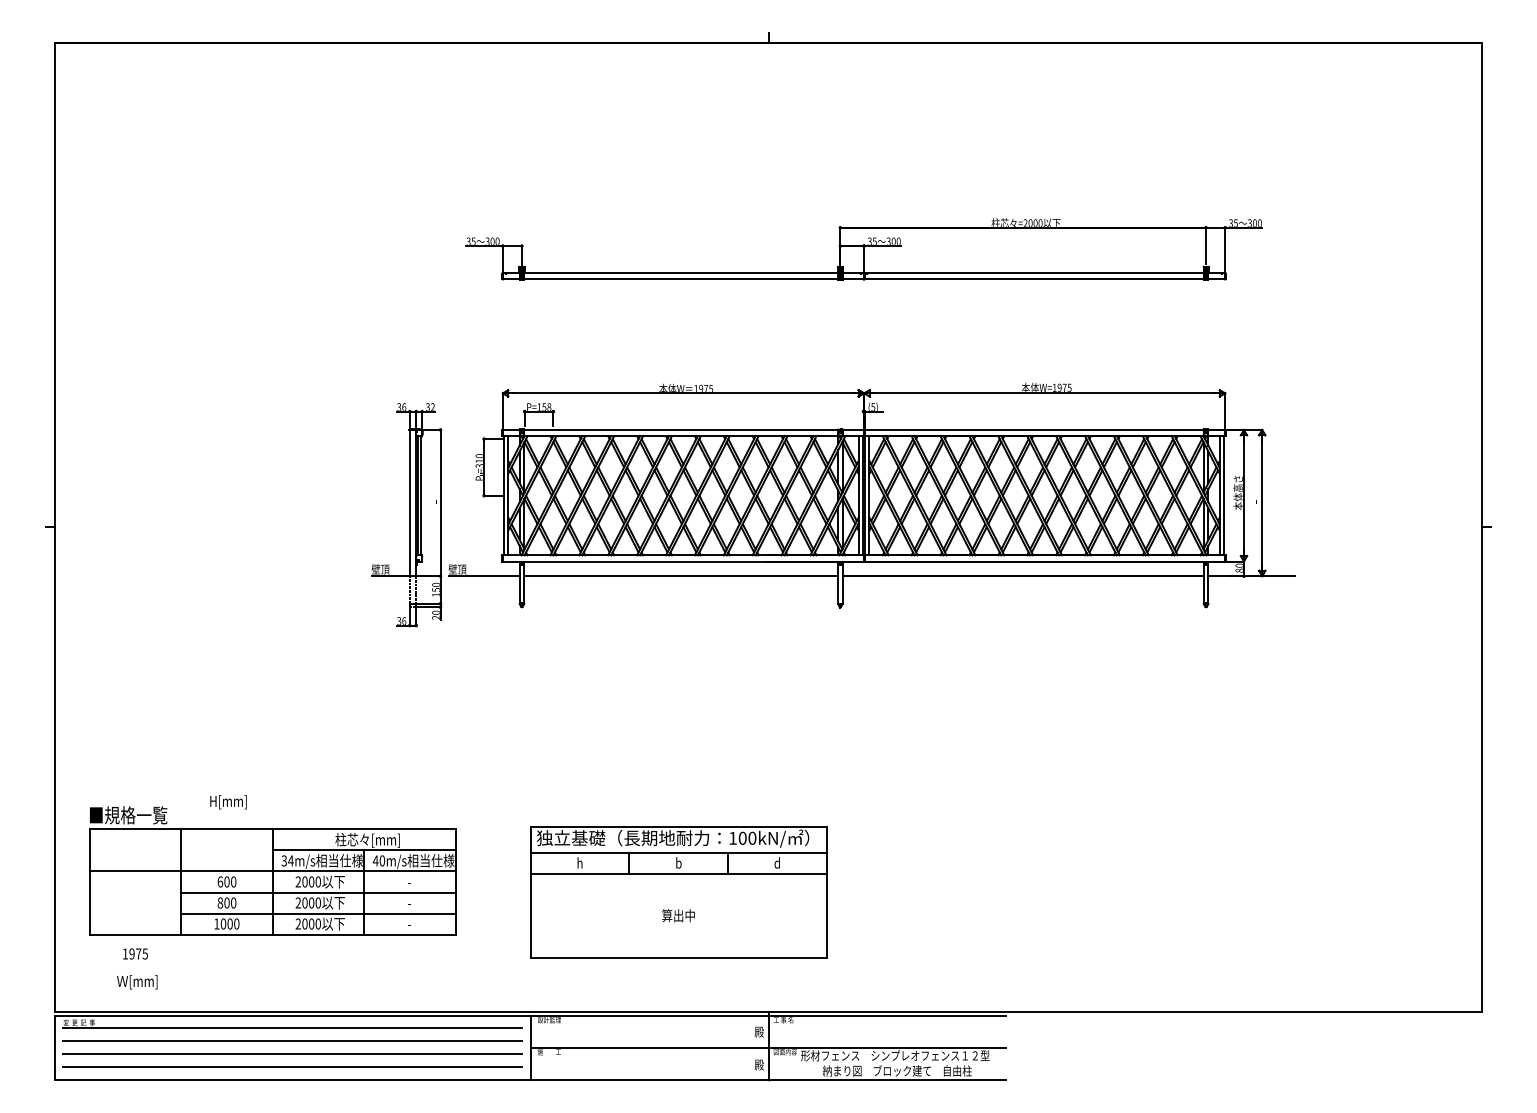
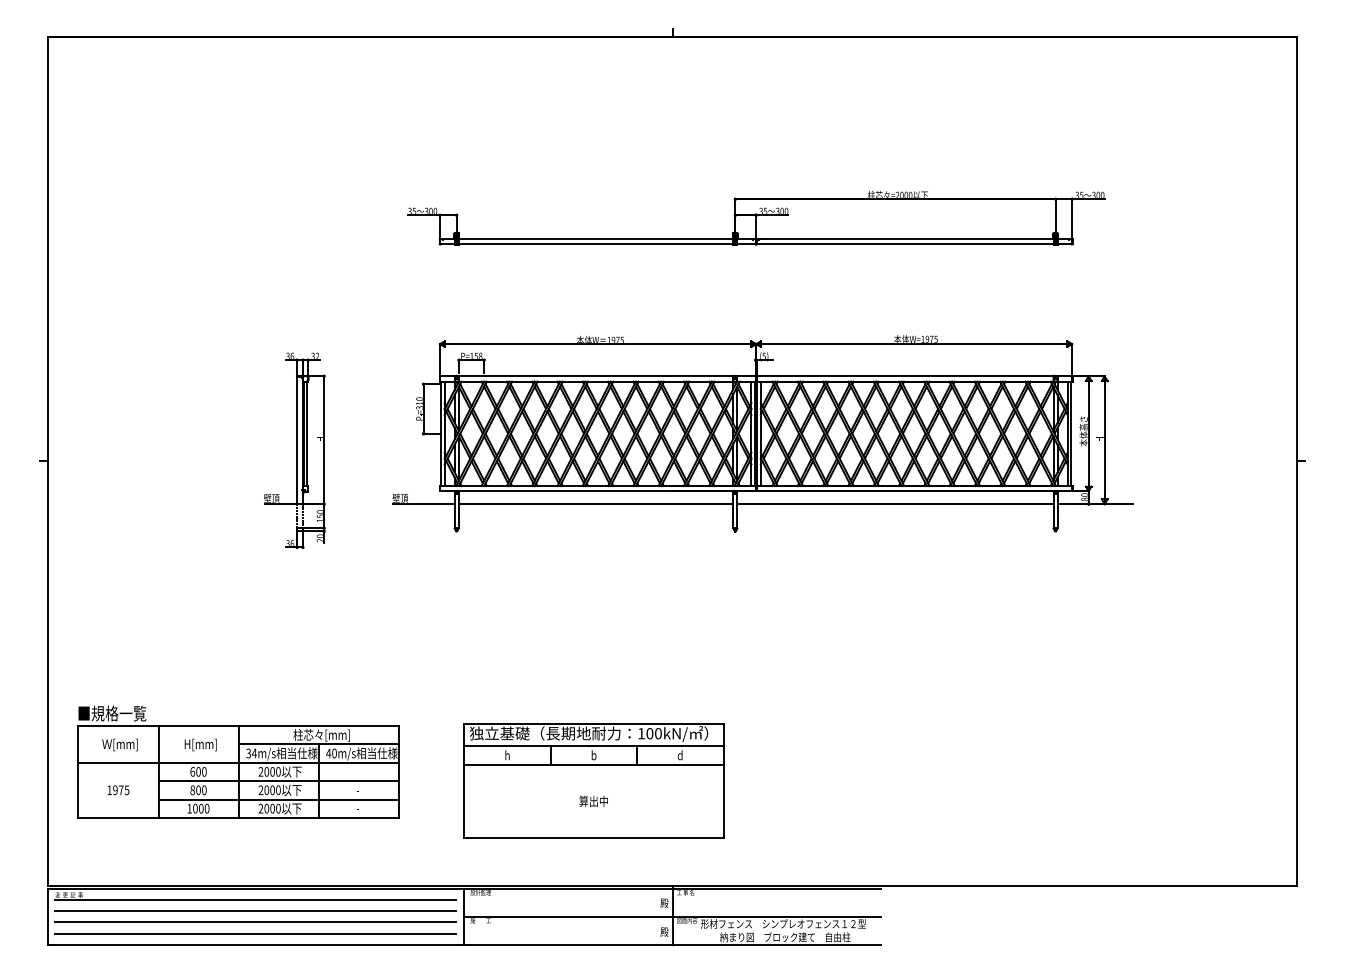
part: (406, 515) -> (294, 451), moved
text: (228, 802) -> (200, 745), moved
text: (135, 953) -> (118, 789), moved
text: (137, 982) -> (120, 745), moved

